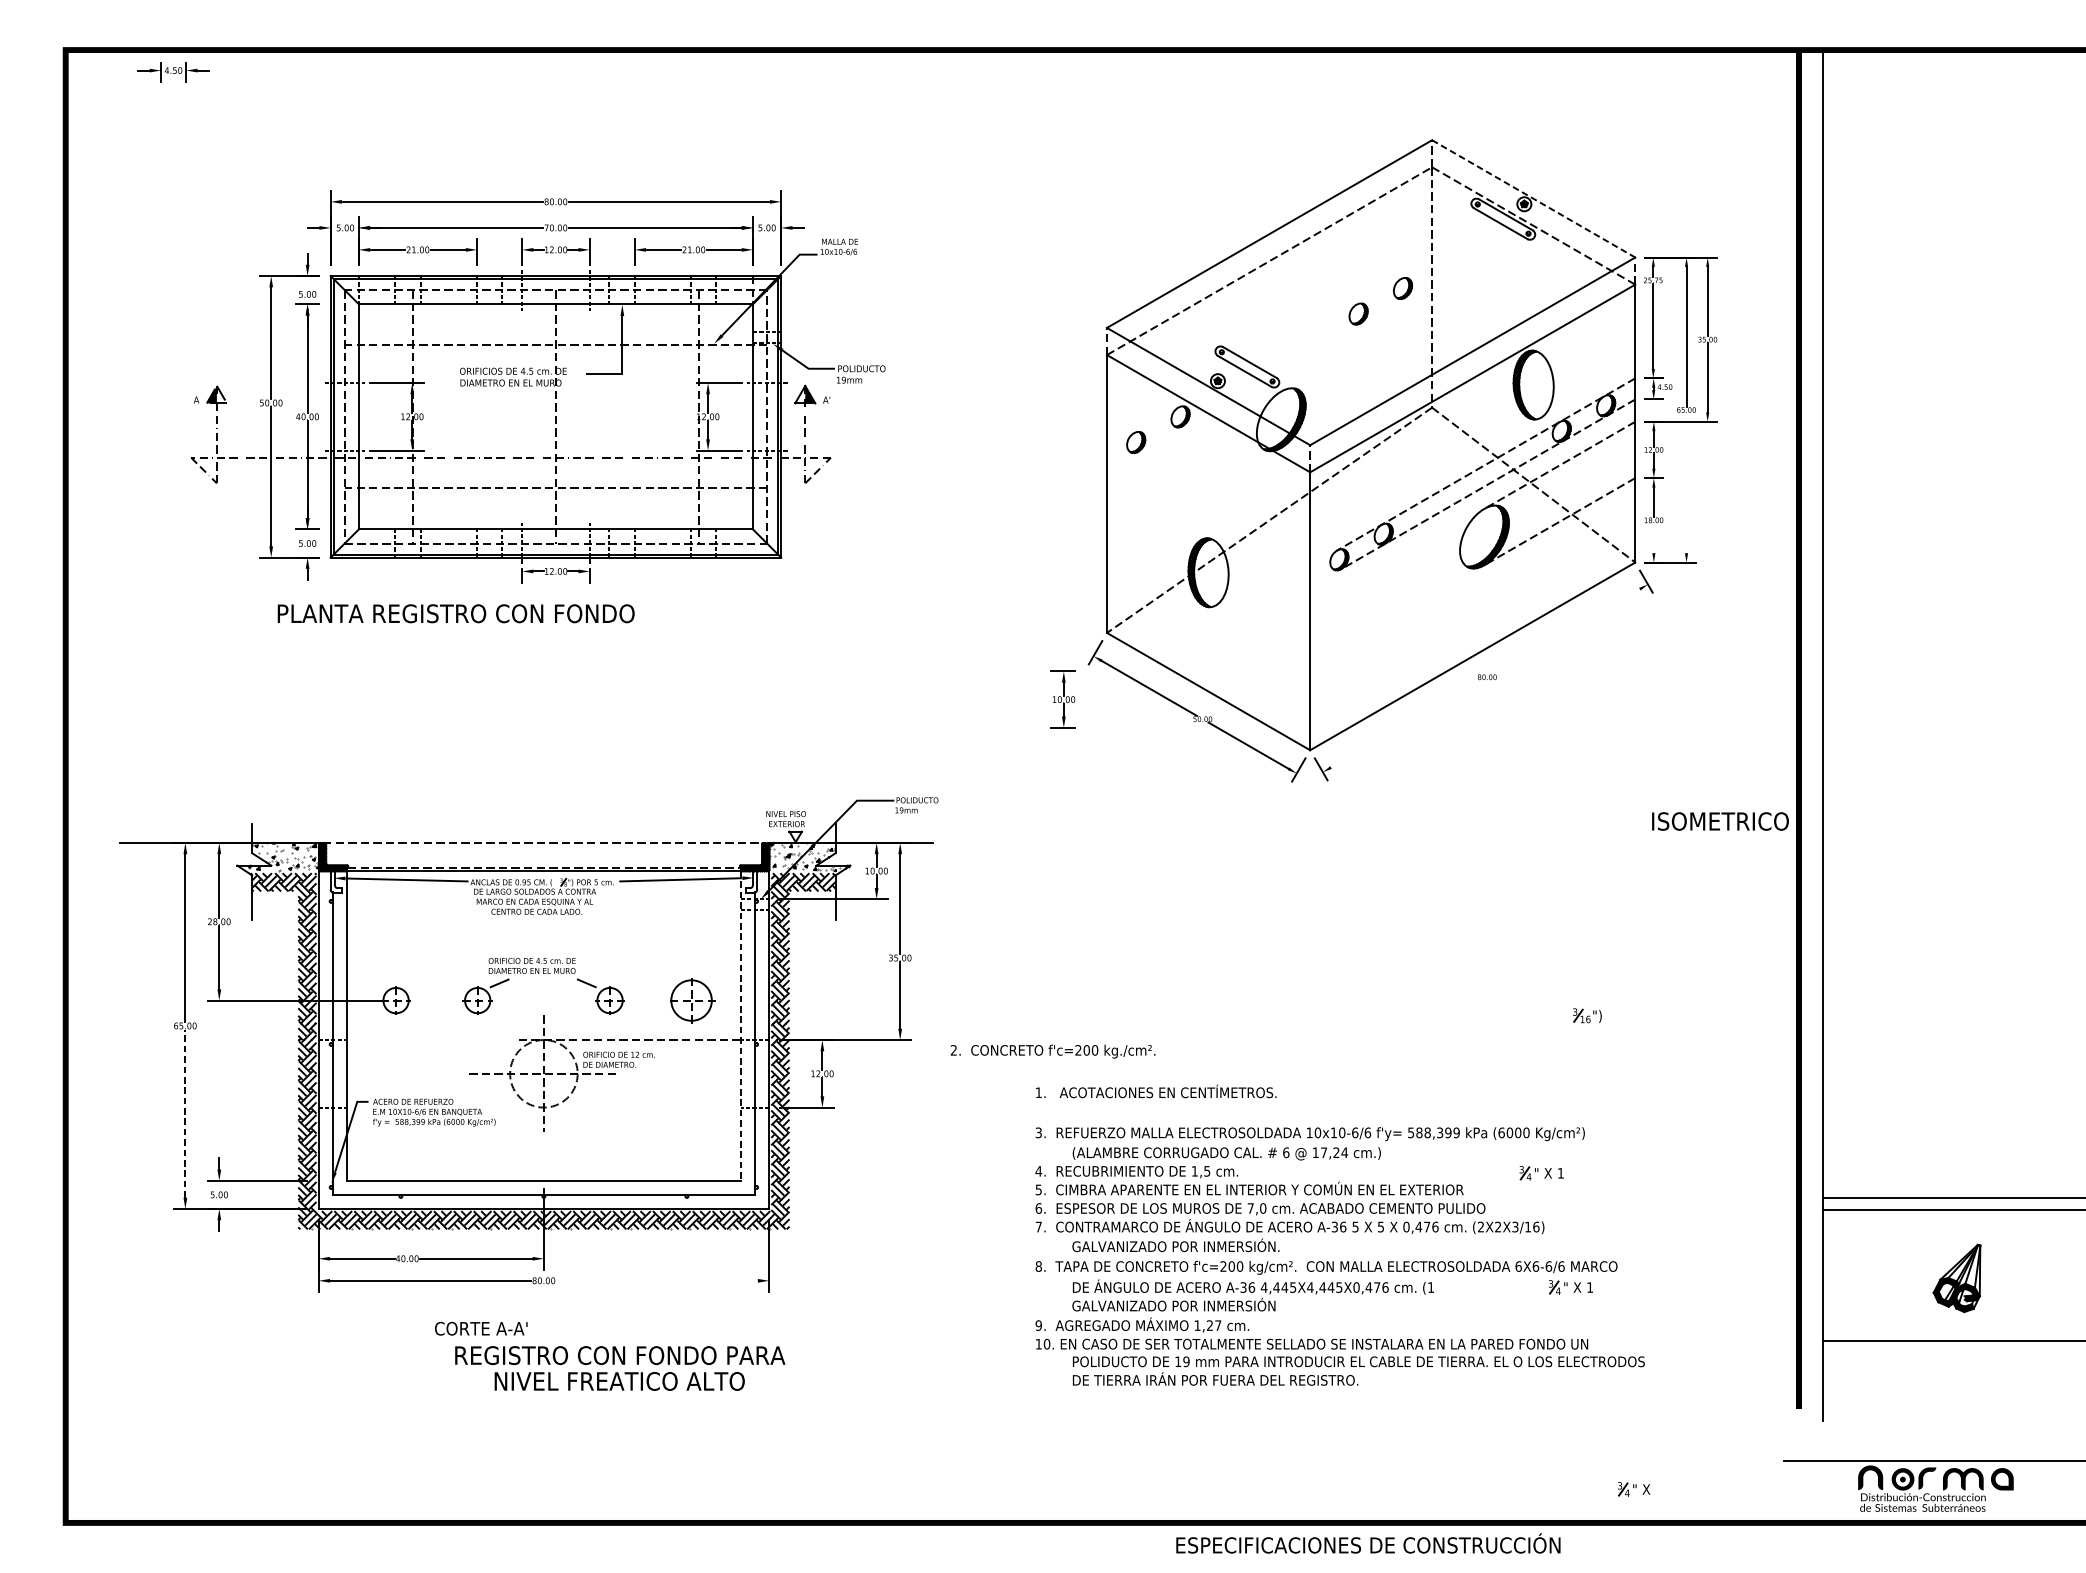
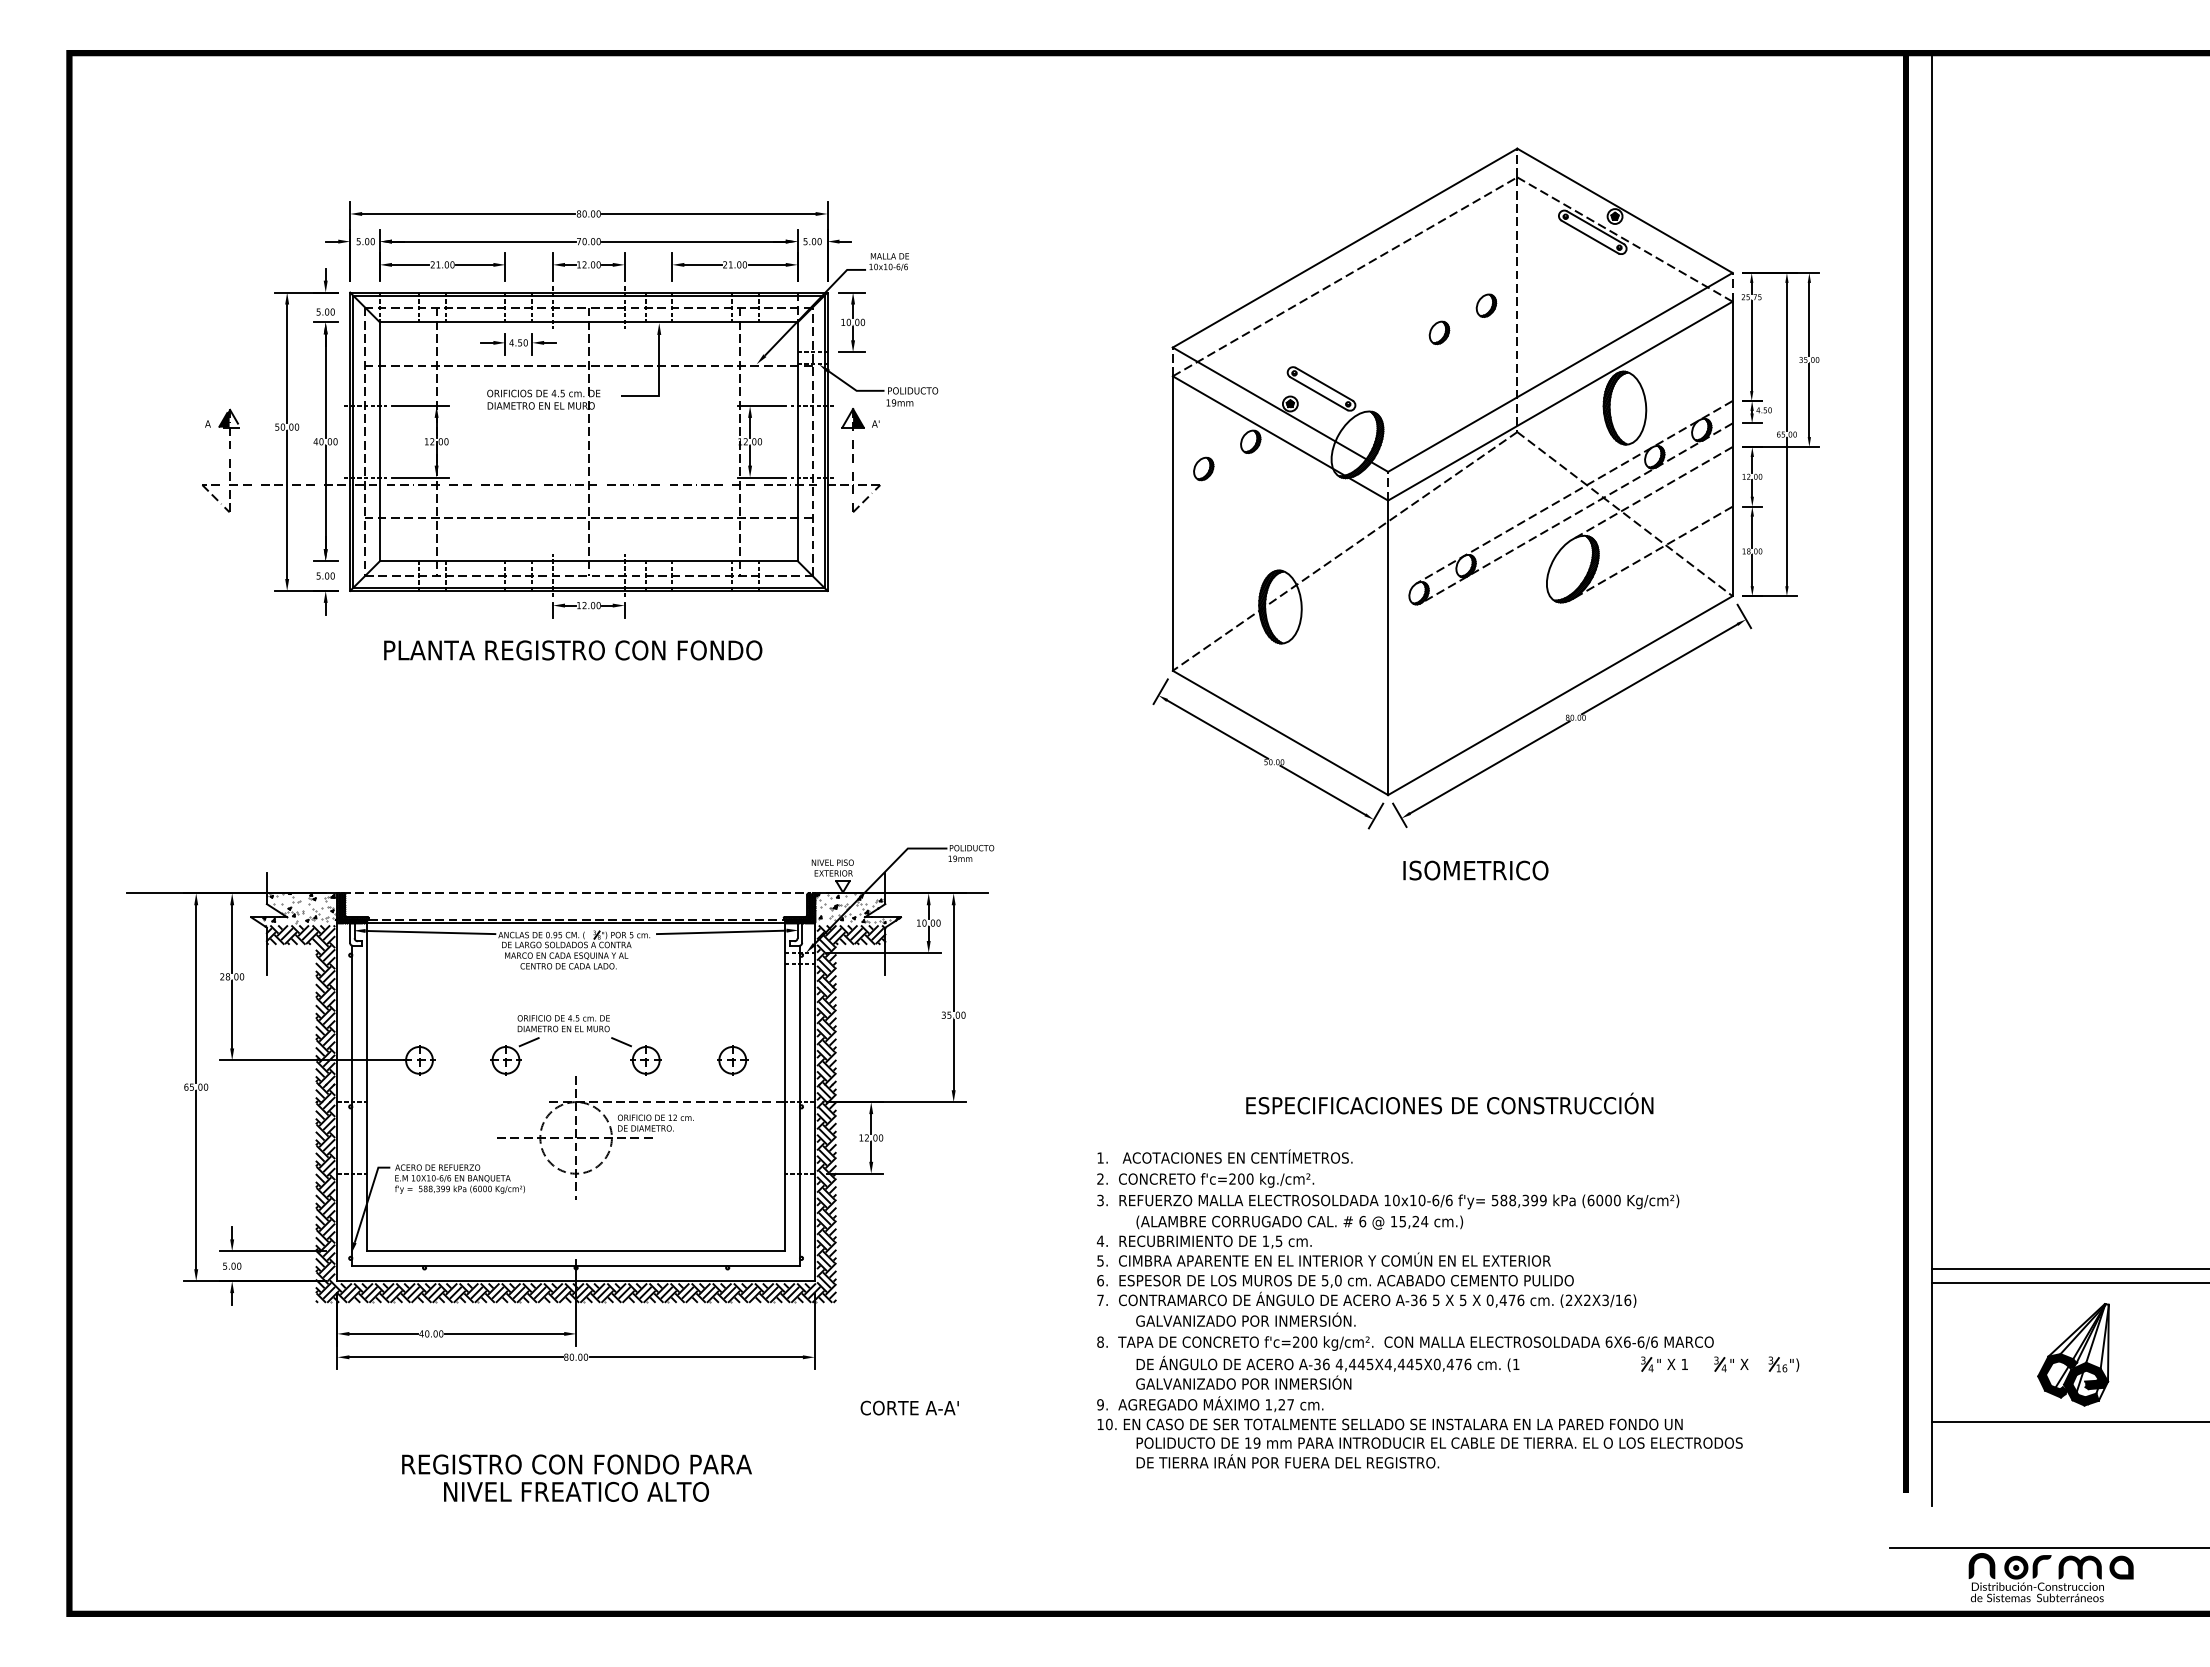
part: (173, 72) -> (518, 344), moved
line: (1534, 199) -> (1625, 211), dashed -> solid
line: (1686, 483) -> (1786, 512), added
line: (1654, 538) -> (1752, 570), added
text: (456, 613) -> (573, 650), moved
line: (1566, 631) -> (1659, 669), added
part: (1062, 699) -> (851, 322), moved
line: (1405, 724) -> (1489, 767), added
text: (1720, 821) -> (1475, 870), moved
part: (691, 1000) -> (732, 1060), size x0.62
part: (1587, 1015) -> (1783, 1364), moved
line: (740, 1026) -> (784, 1087), dashed -> solid
text: (1052, 1051) -> (1205, 1180), moved
line: (185, 1113) -> (196, 1180), dashed -> solid
text: (1323, 1152) -> (1402, 1221), 17,24 -> 15,24
part: (1541, 1173) -> (1633, 1243), removed
text: (1250, 1208) -> (1324, 1280), 7,0 -> 5,0
part: (1956, 1278) -> (2073, 1354), size x1.43
line: (656, 1280) -> (695, 1357), added
text: (481, 1328) -> (909, 1407), moved
text: (619, 1367) -> (576, 1477), moved
part: (1634, 1489) -> (1731, 1364), moved
text: (1368, 1543) -> (1449, 1103), moved

